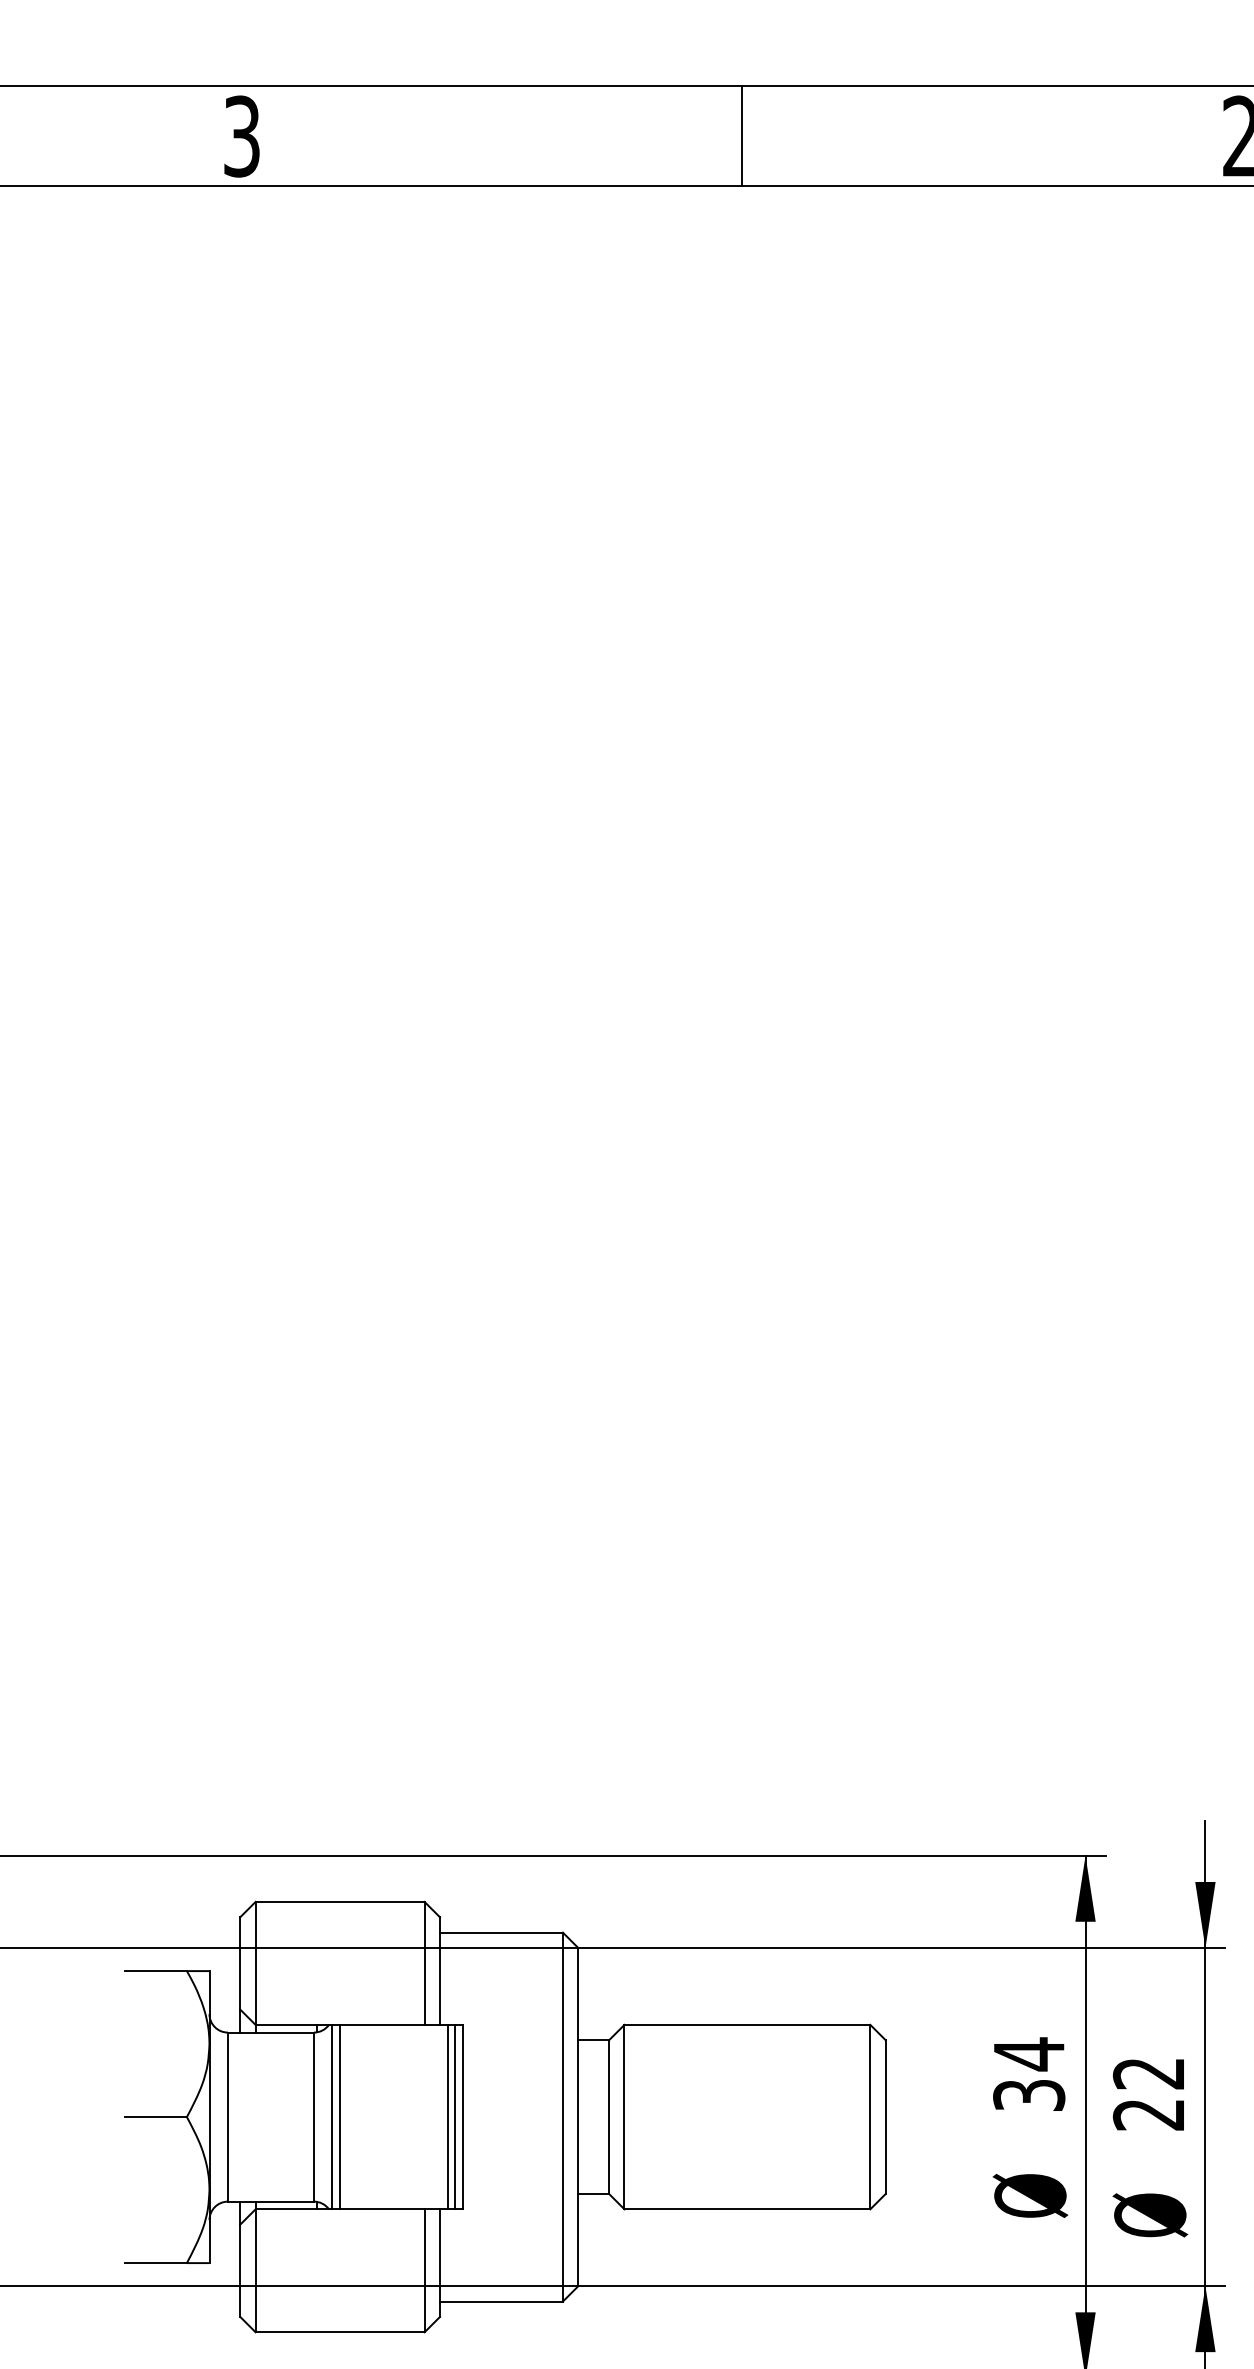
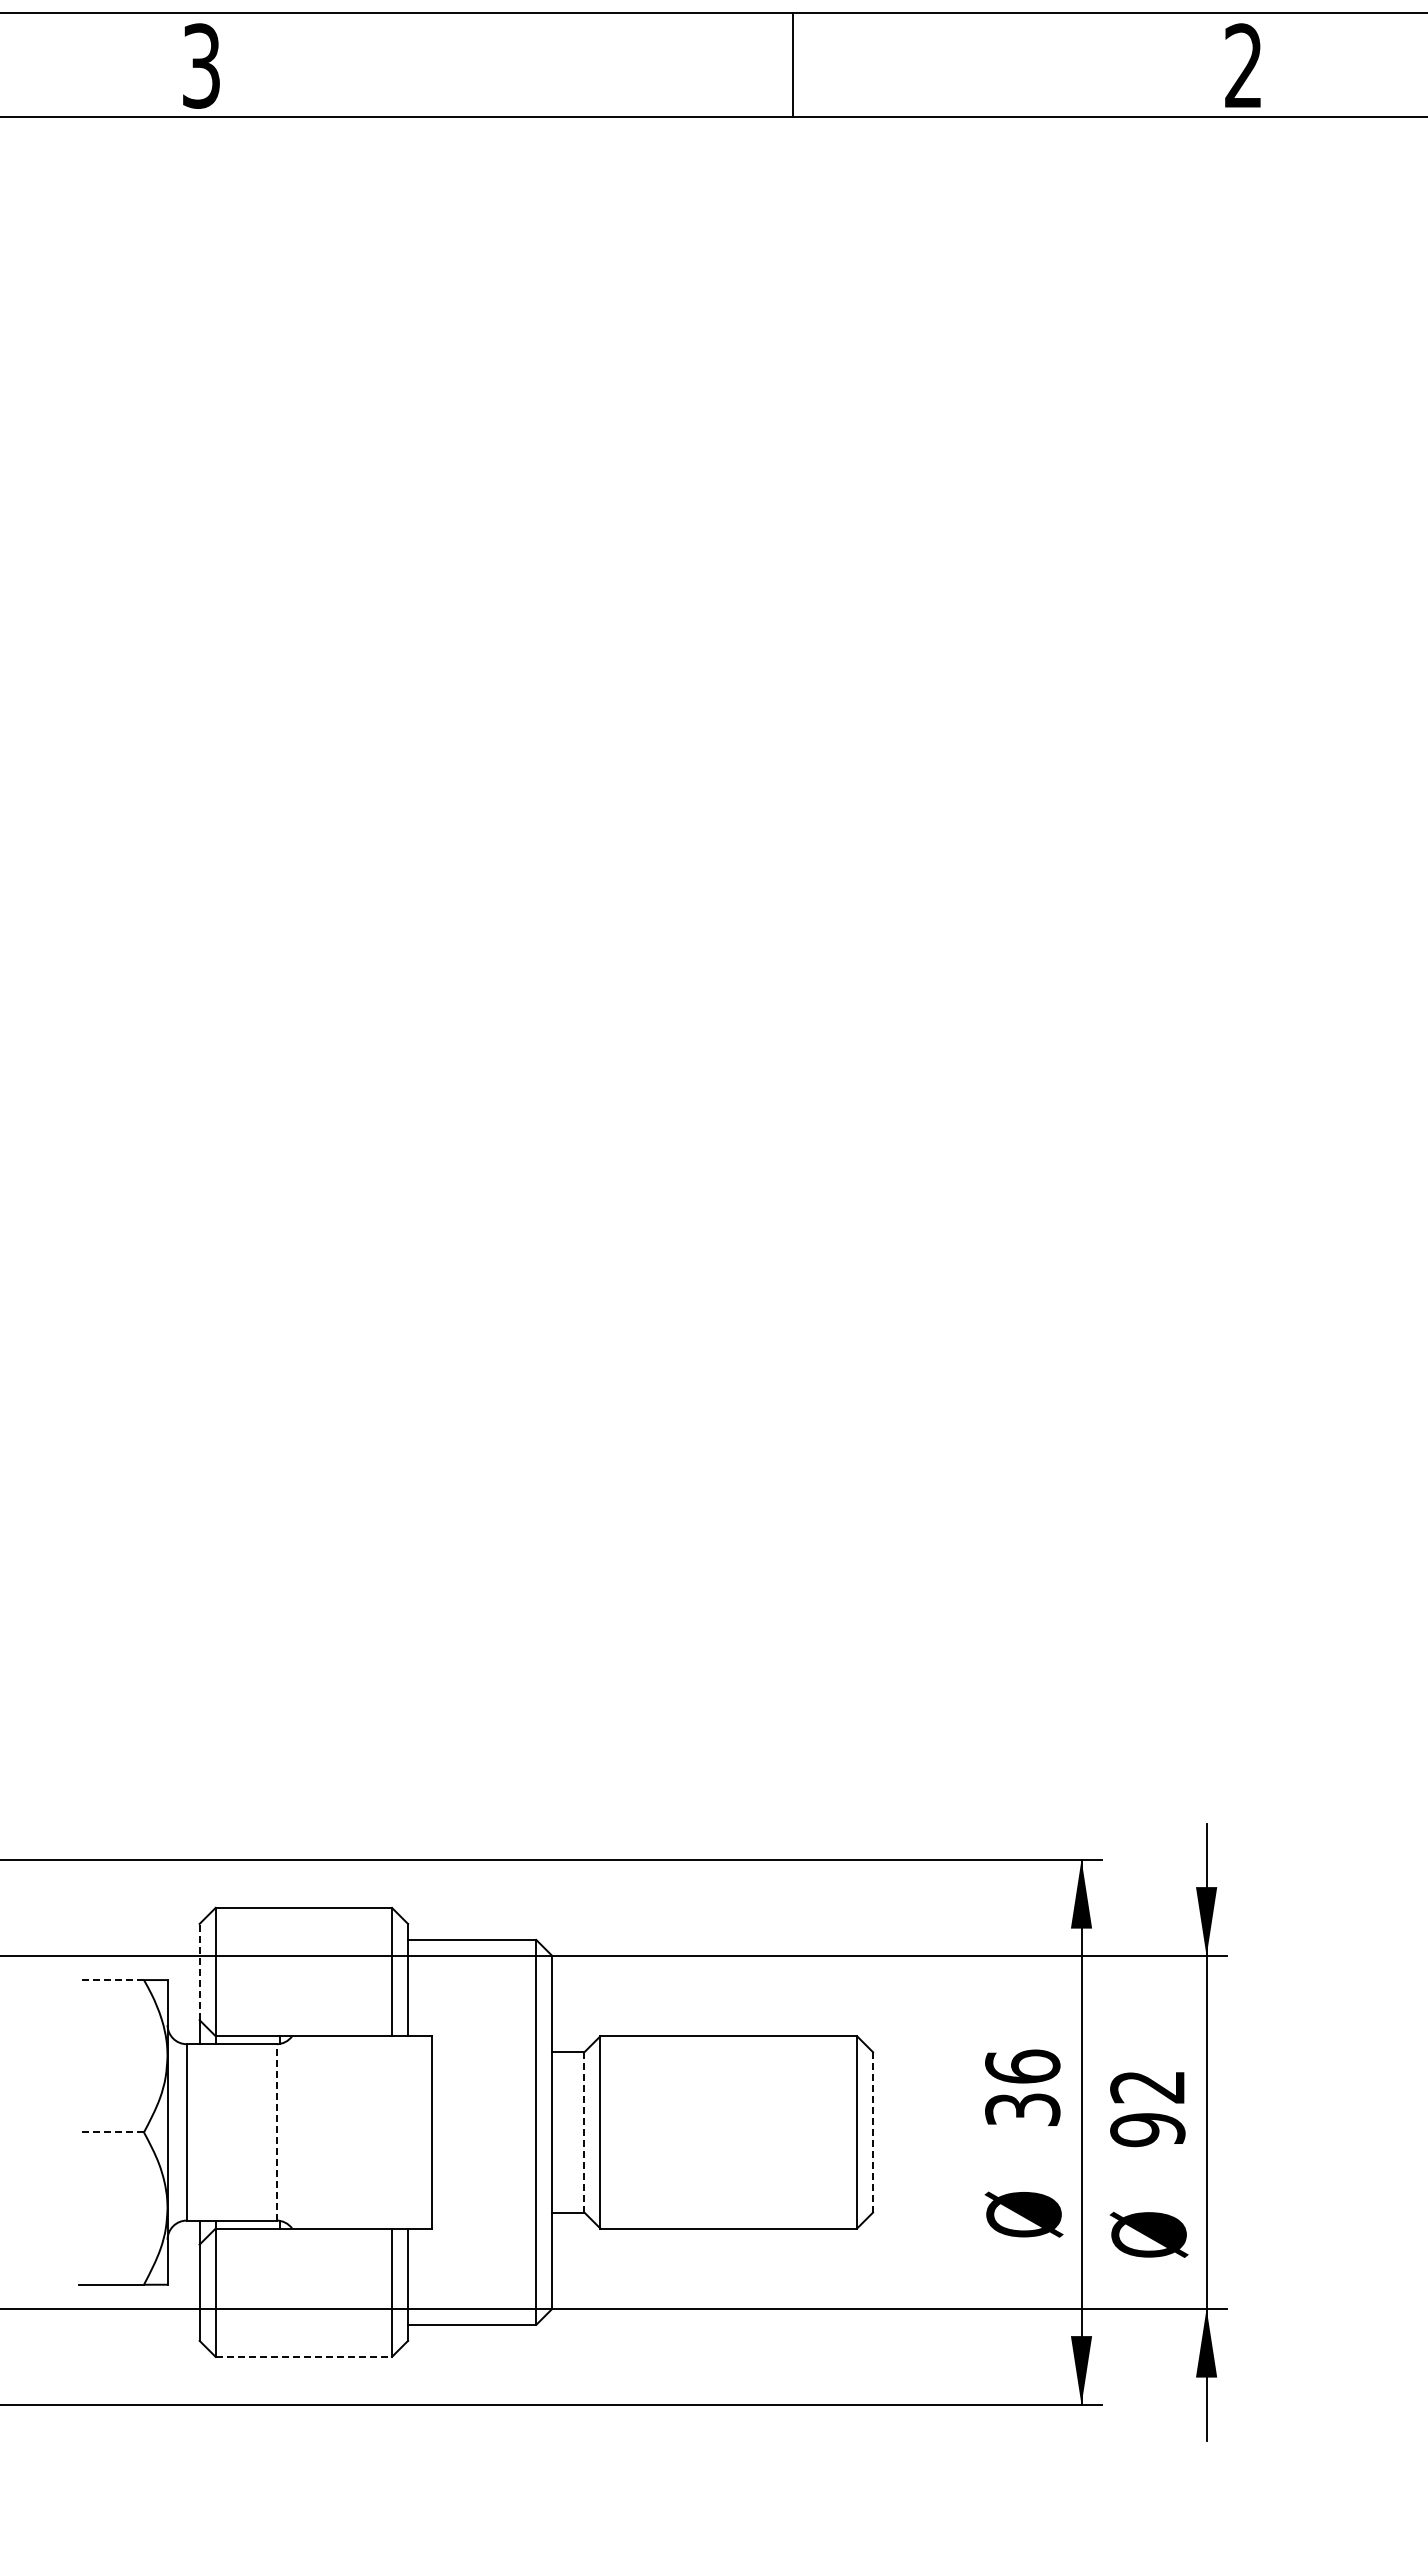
line: (742, 135) -> (792, 65), moved
line: (240, 1962) -> (199, 1971), solid -> dashed
line: (155, 1971) -> (111, 1980), solid -> dashed
text: (1028, 2053) -> (1022, 2066), 34 -> 36
text: (1148, 2115) -> (1147, 2130), 22 -> 92
line: (313, 2116) -> (276, 2131), solid -> dashed
line: (155, 2117) -> (111, 2132), solid -> dashed
line: (332, 2117) -> (295, 2132), removed
line: (339, 2117) -> (303, 2132), removed
line: (448, 2117) -> (416, 2132), removed
line: (455, 2117) -> (424, 2132), removed
line: (609, 2117) -> (584, 2132), solid -> dashed
line: (886, 2117) -> (873, 2132), solid -> dashed
line: (340, 2331) -> (304, 2356), solid -> dashed

